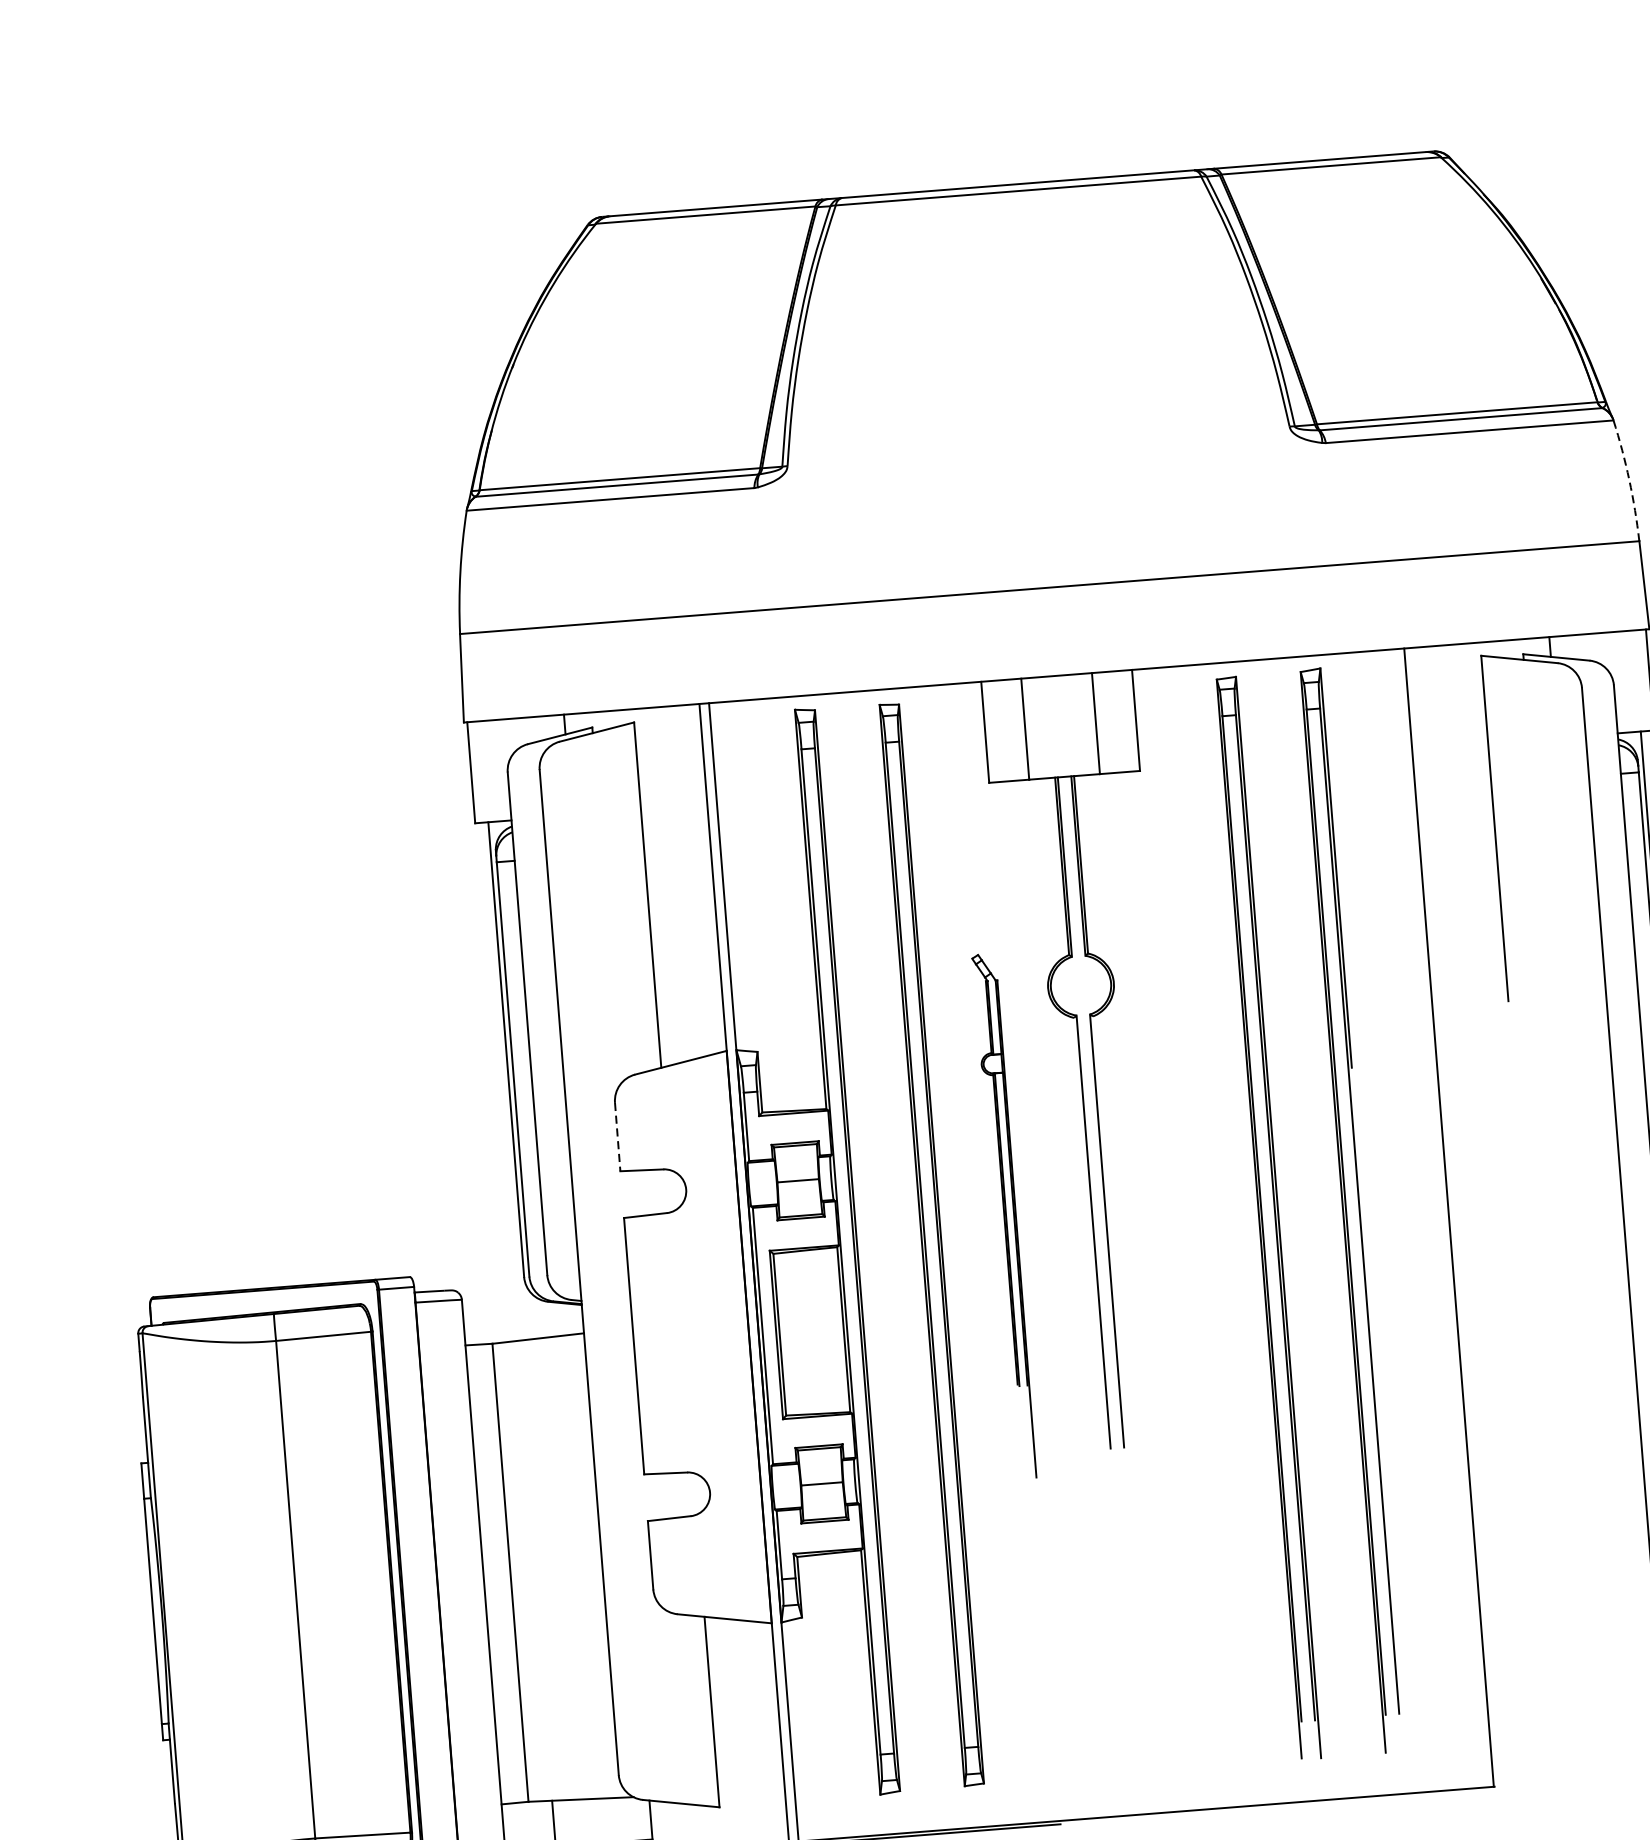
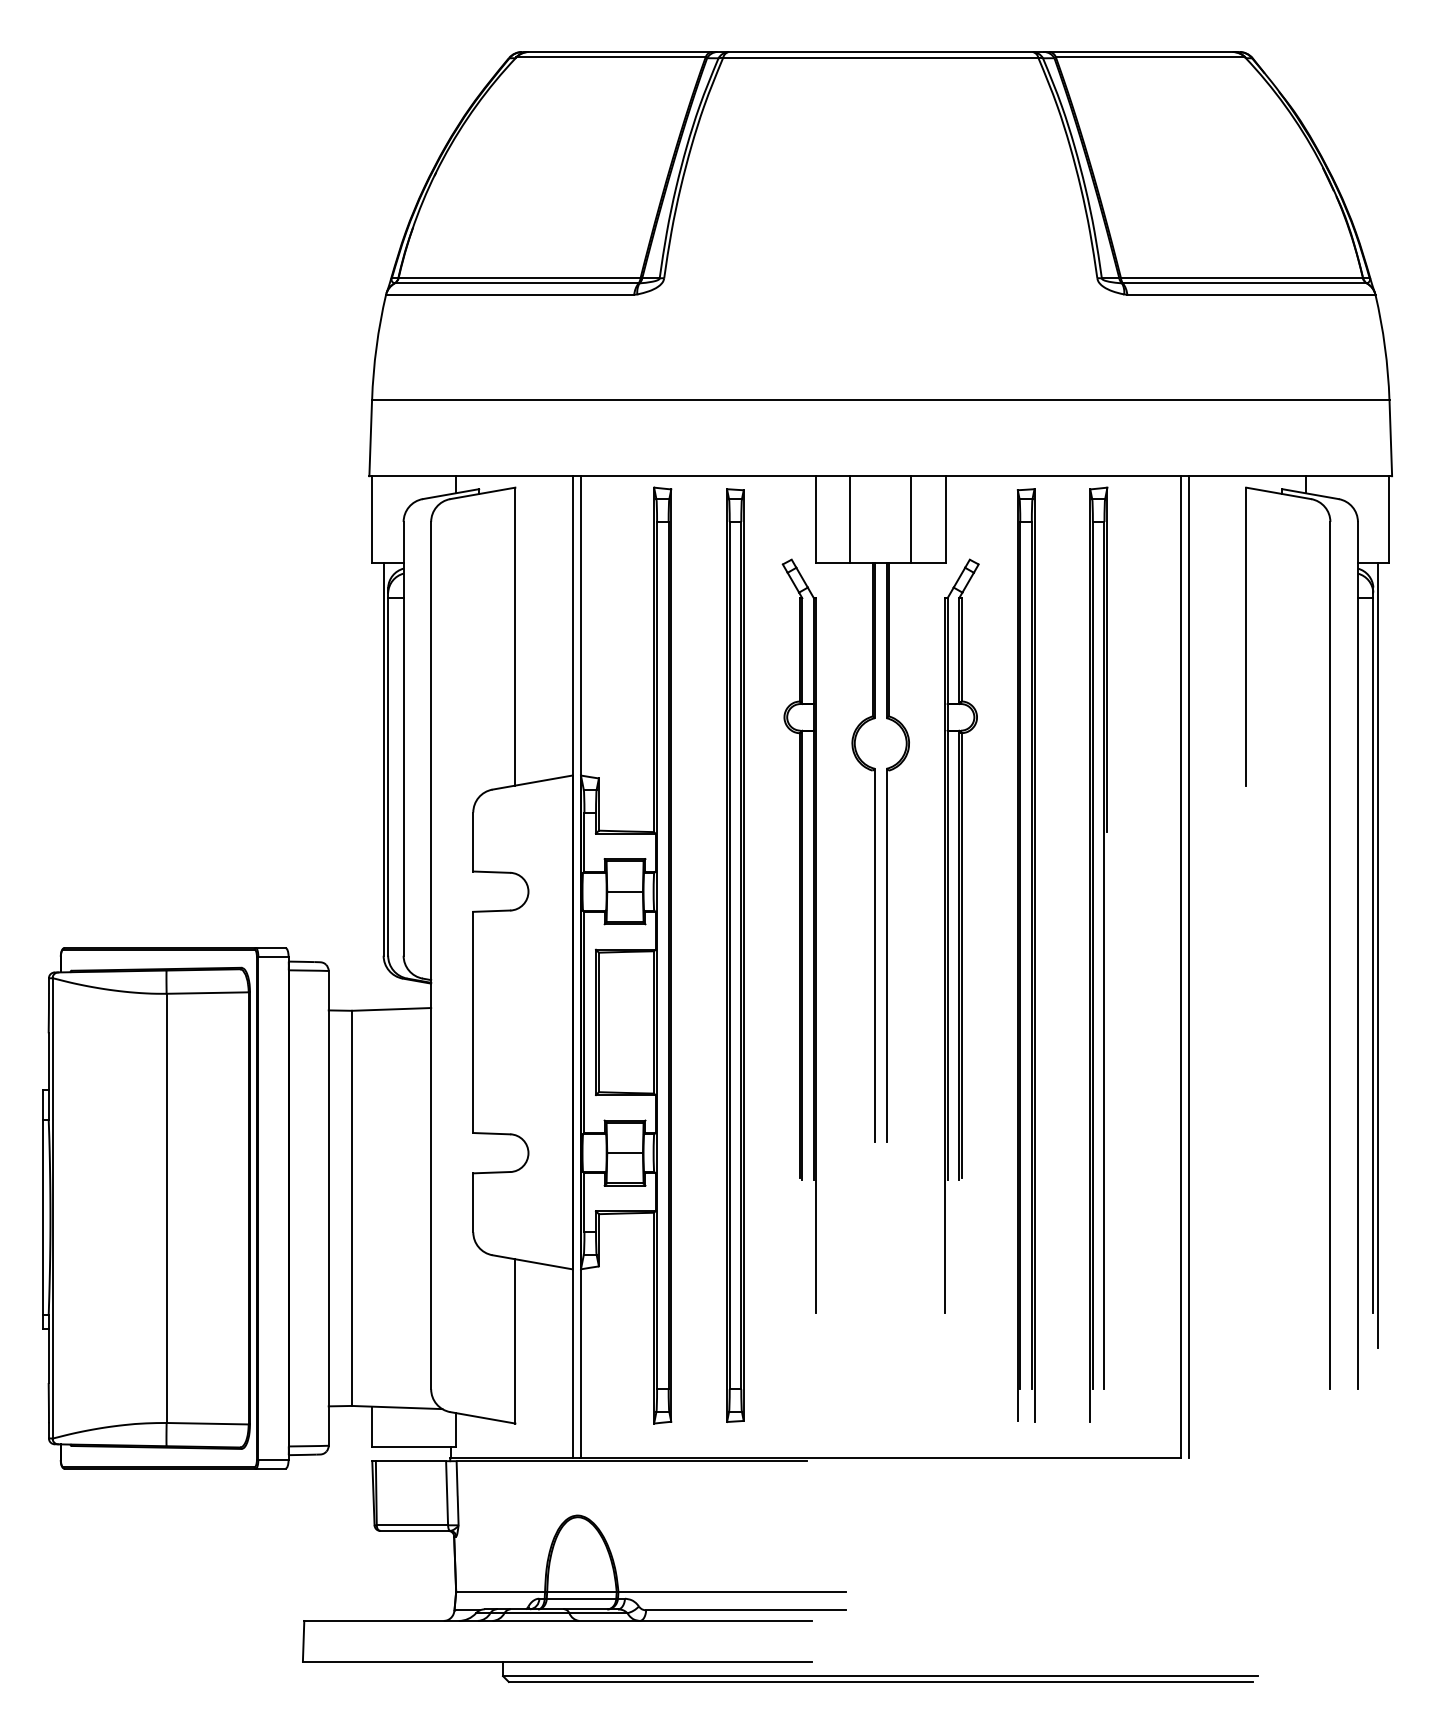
arc: (1629, 480) -> (1385, 347), dashed -> solid
line: (617, 1137) -> (473, 842), dashed -> solid
part: (1192, 1200) -> (961, 935), added
part: (1003, 1215) -> (798, 935), size x1.67
line: (1458, 1217) -> (1188, 967), added

